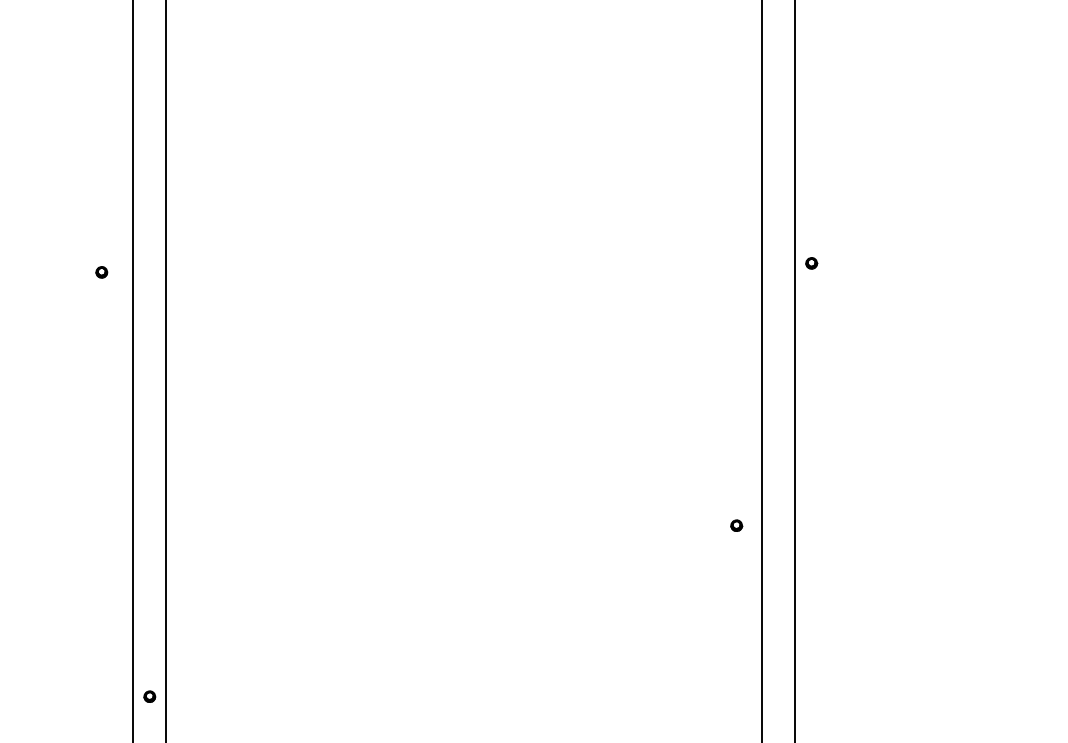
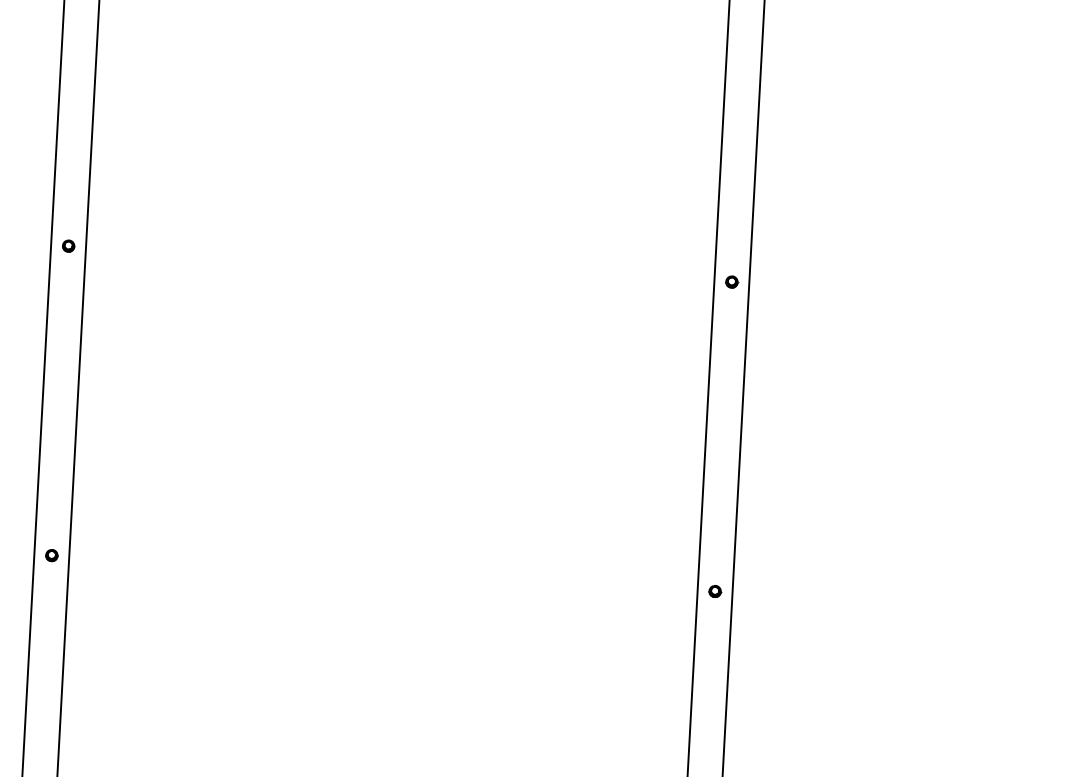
part: (811, 263) -> (731, 282), moved
part: (101, 272) -> (68, 246), moved
part: (736, 525) -> (714, 591), moved
part: (149, 696) -> (51, 555), moved

